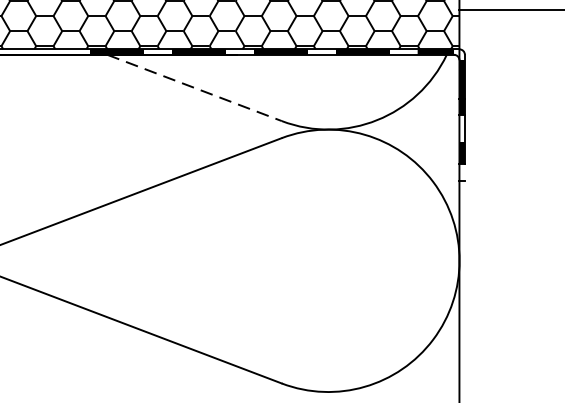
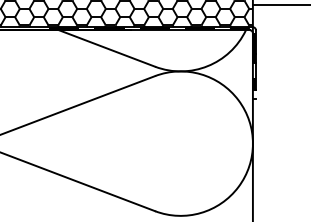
line: (195, 87) -> (107, 48), dashed -> solid

